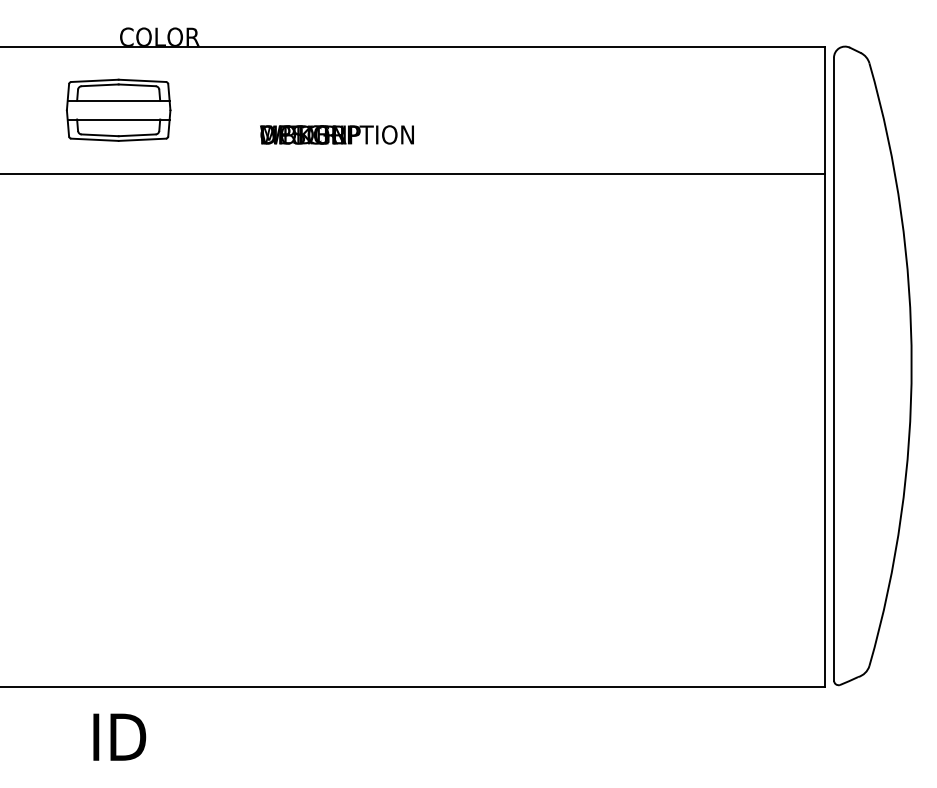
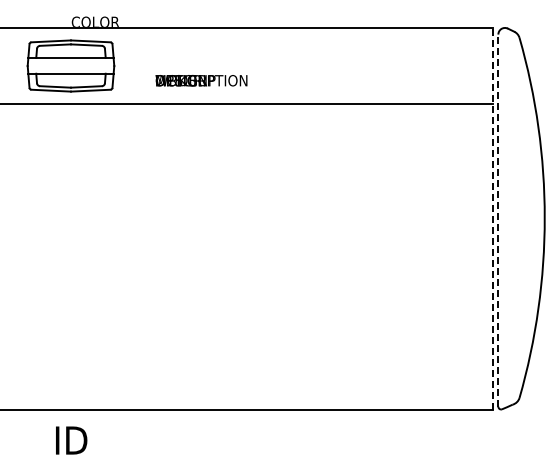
part: (117, 109) -> (70, 65), size x1.4
line: (824, 365) -> (492, 218), solid -> dashed
line: (834, 368) -> (498, 220), solid -> dashed

